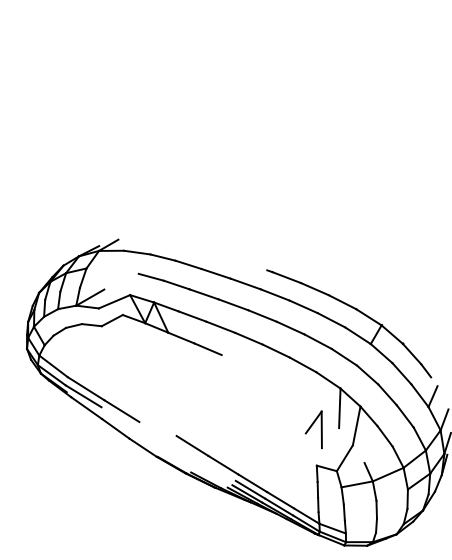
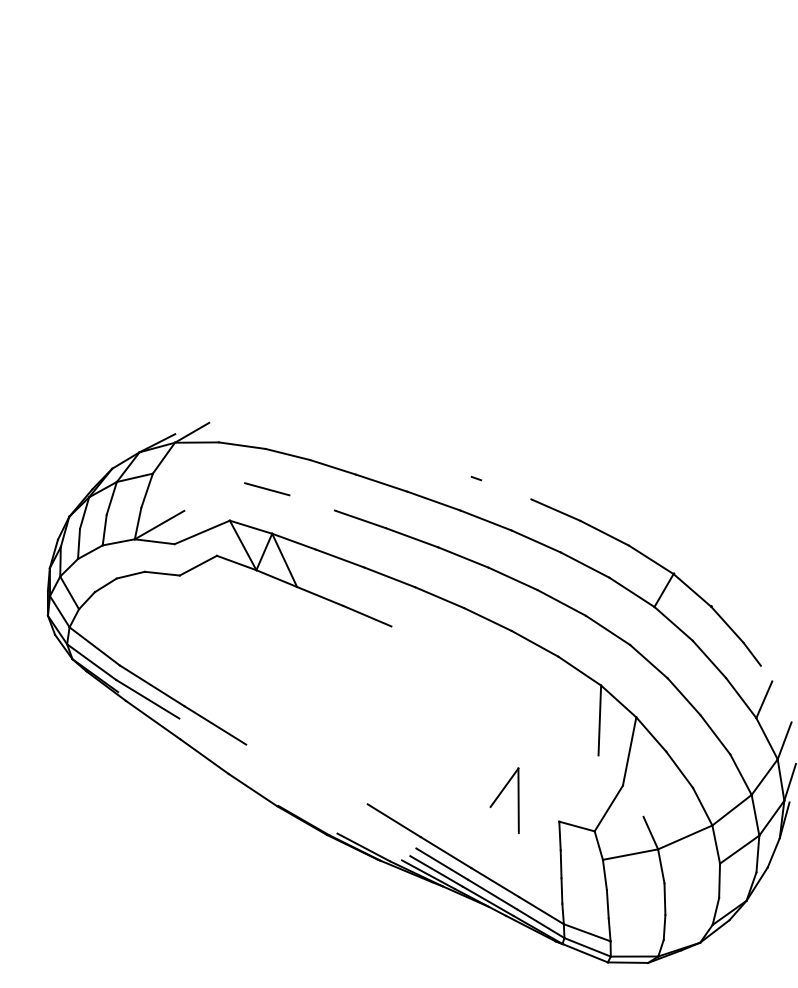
line: (286, 277) -> (505, 489), removed
line: (176, 284) -> (311, 501), removed
part: (313, 429) -> (503, 800), moved
line: (192, 445) -> (339, 786), removed

